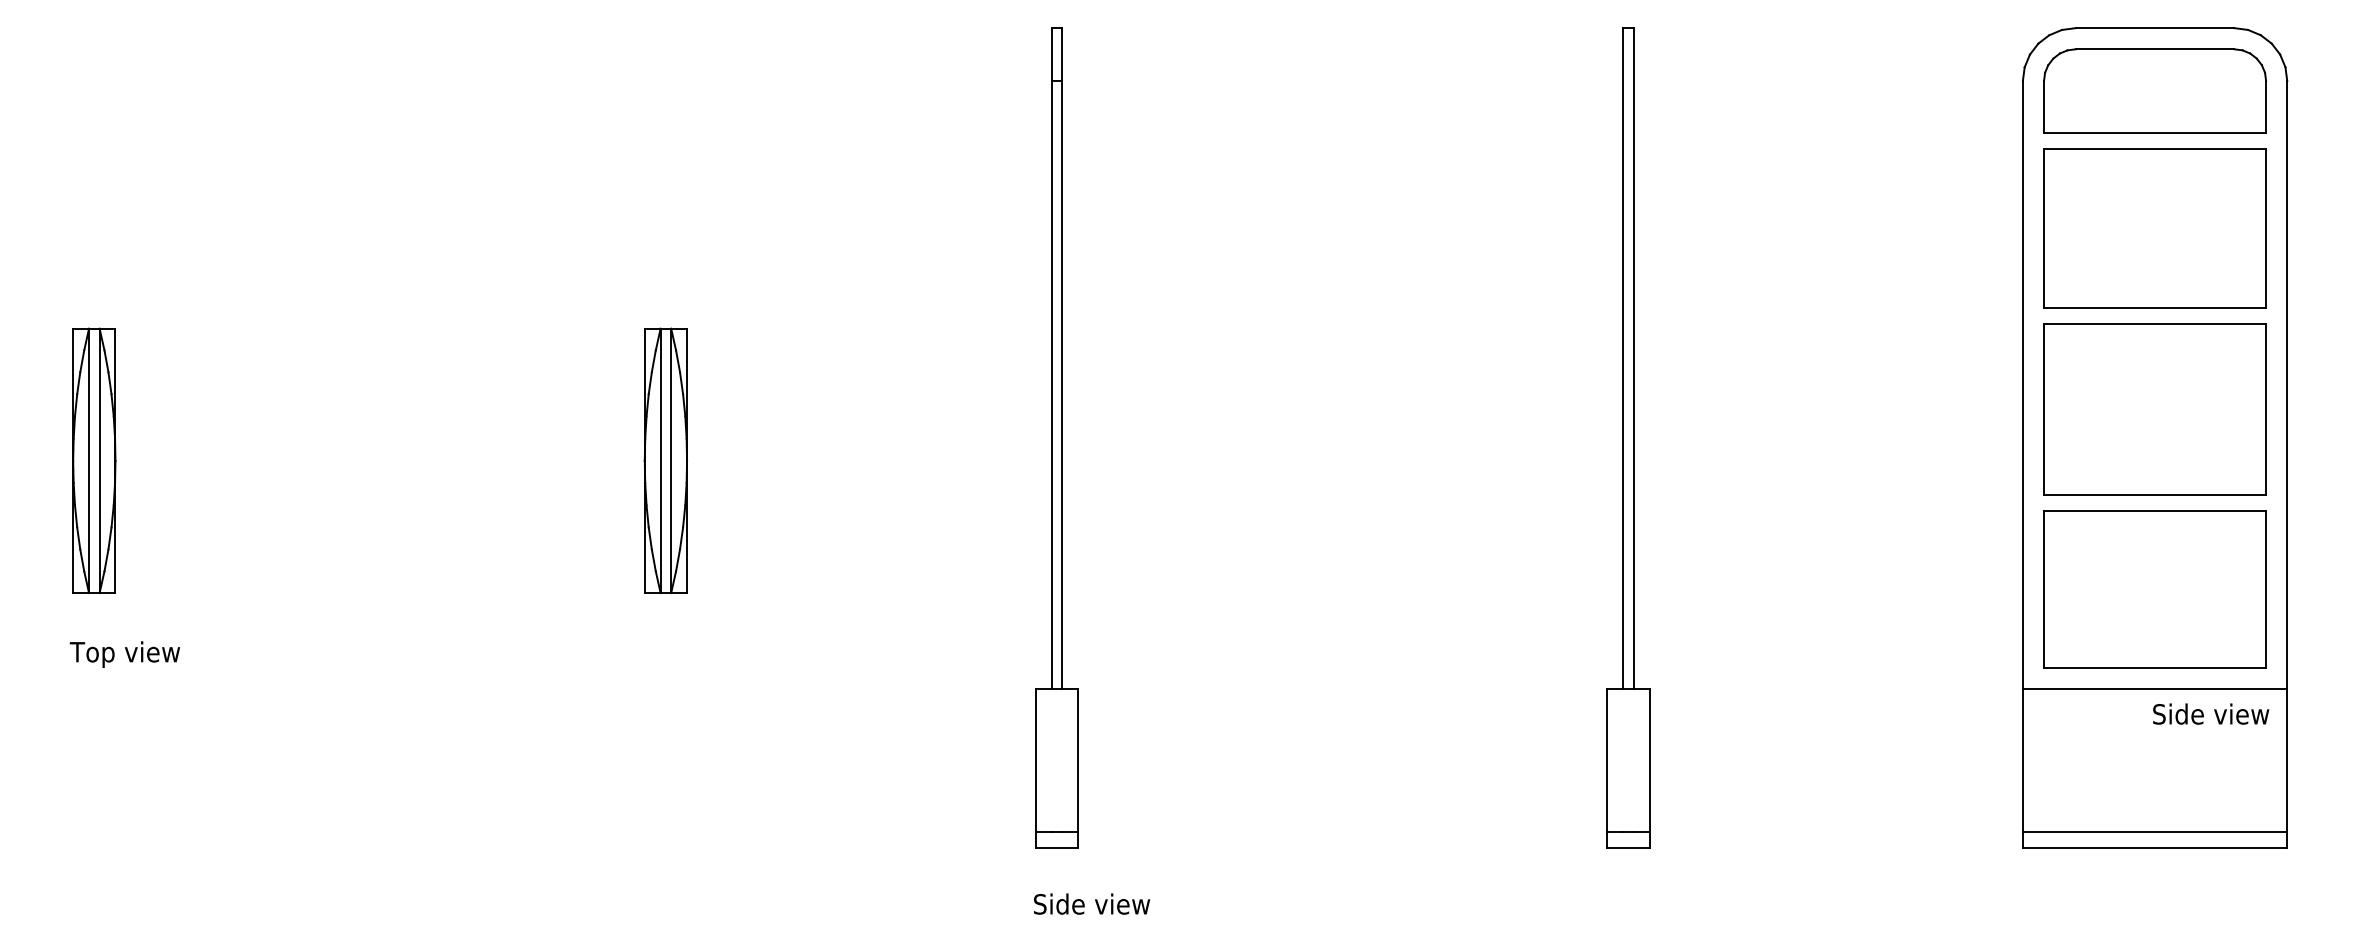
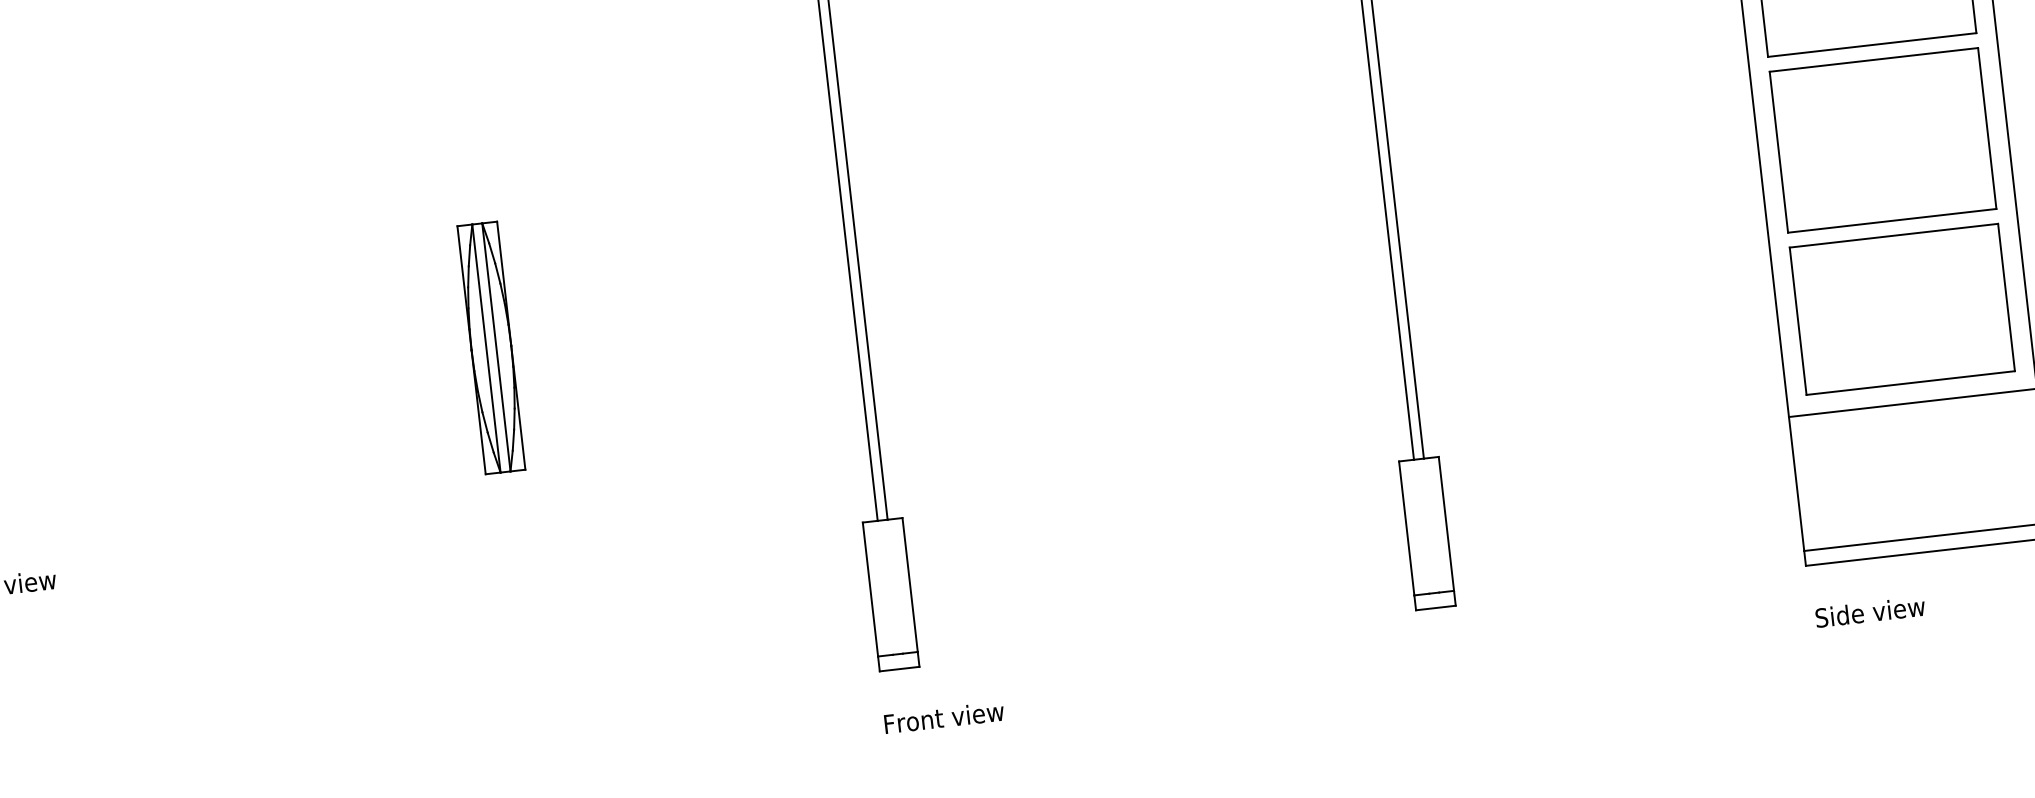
text: (2211, 713) -> (1870, 611), moved
text: (1097, 903) -> (943, 717), Side view -> Front view

